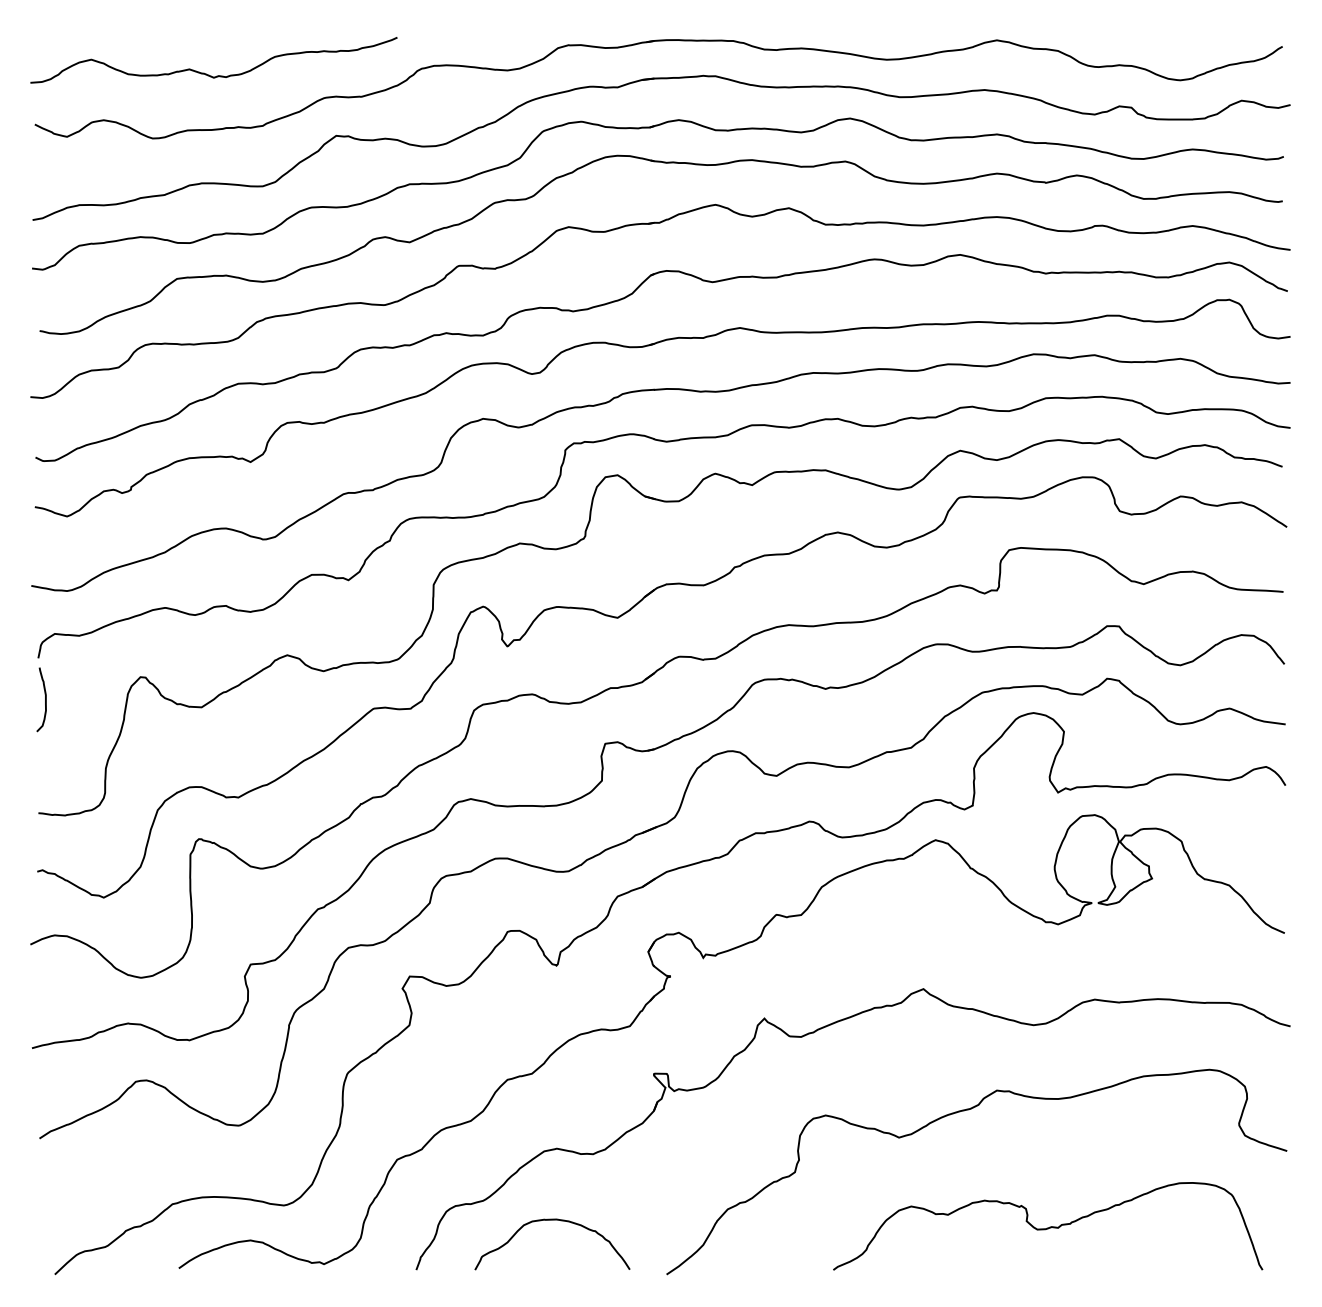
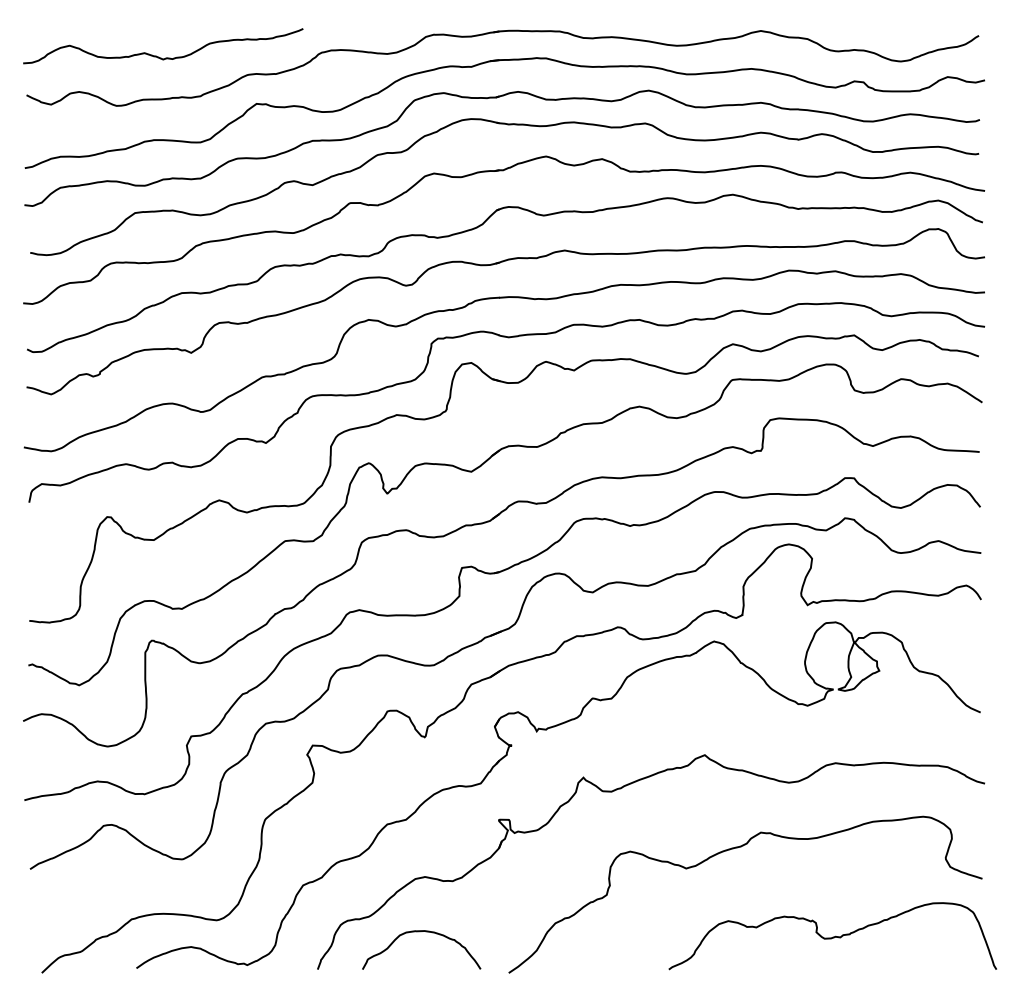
curve: (45, 699) -> (34, 534), removed
curve: (1049, 1226) -> (833, 936), moved

